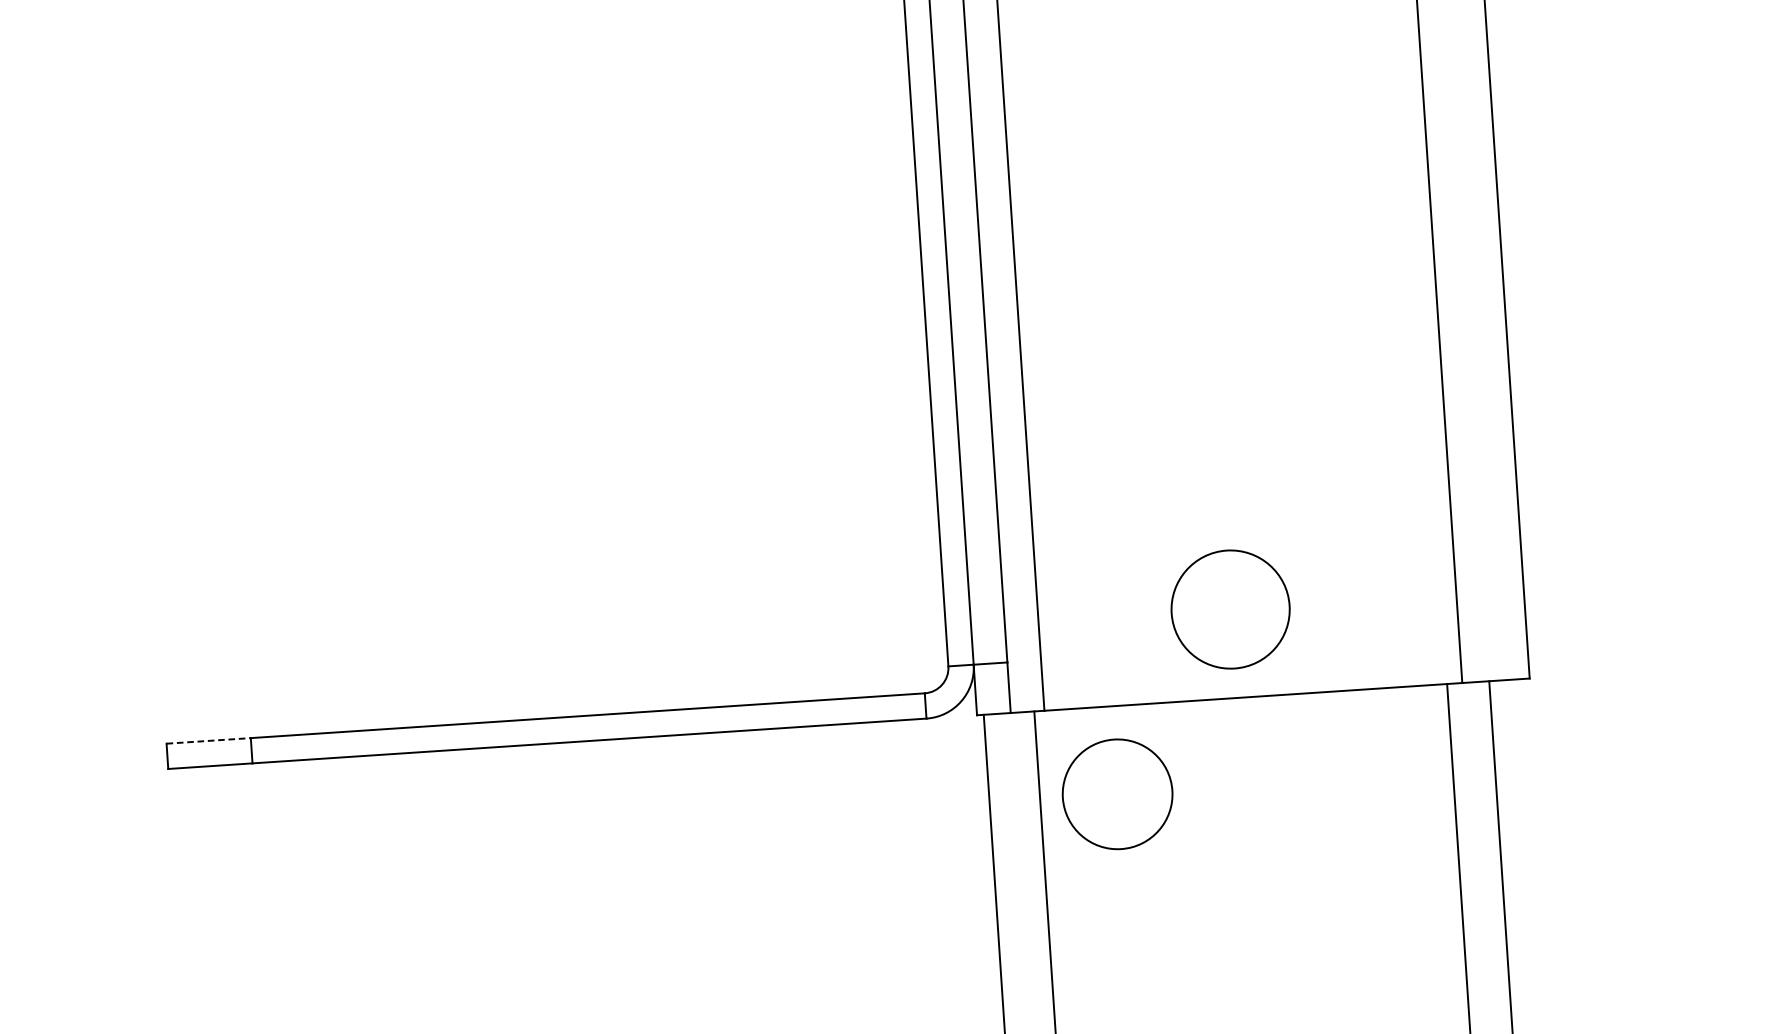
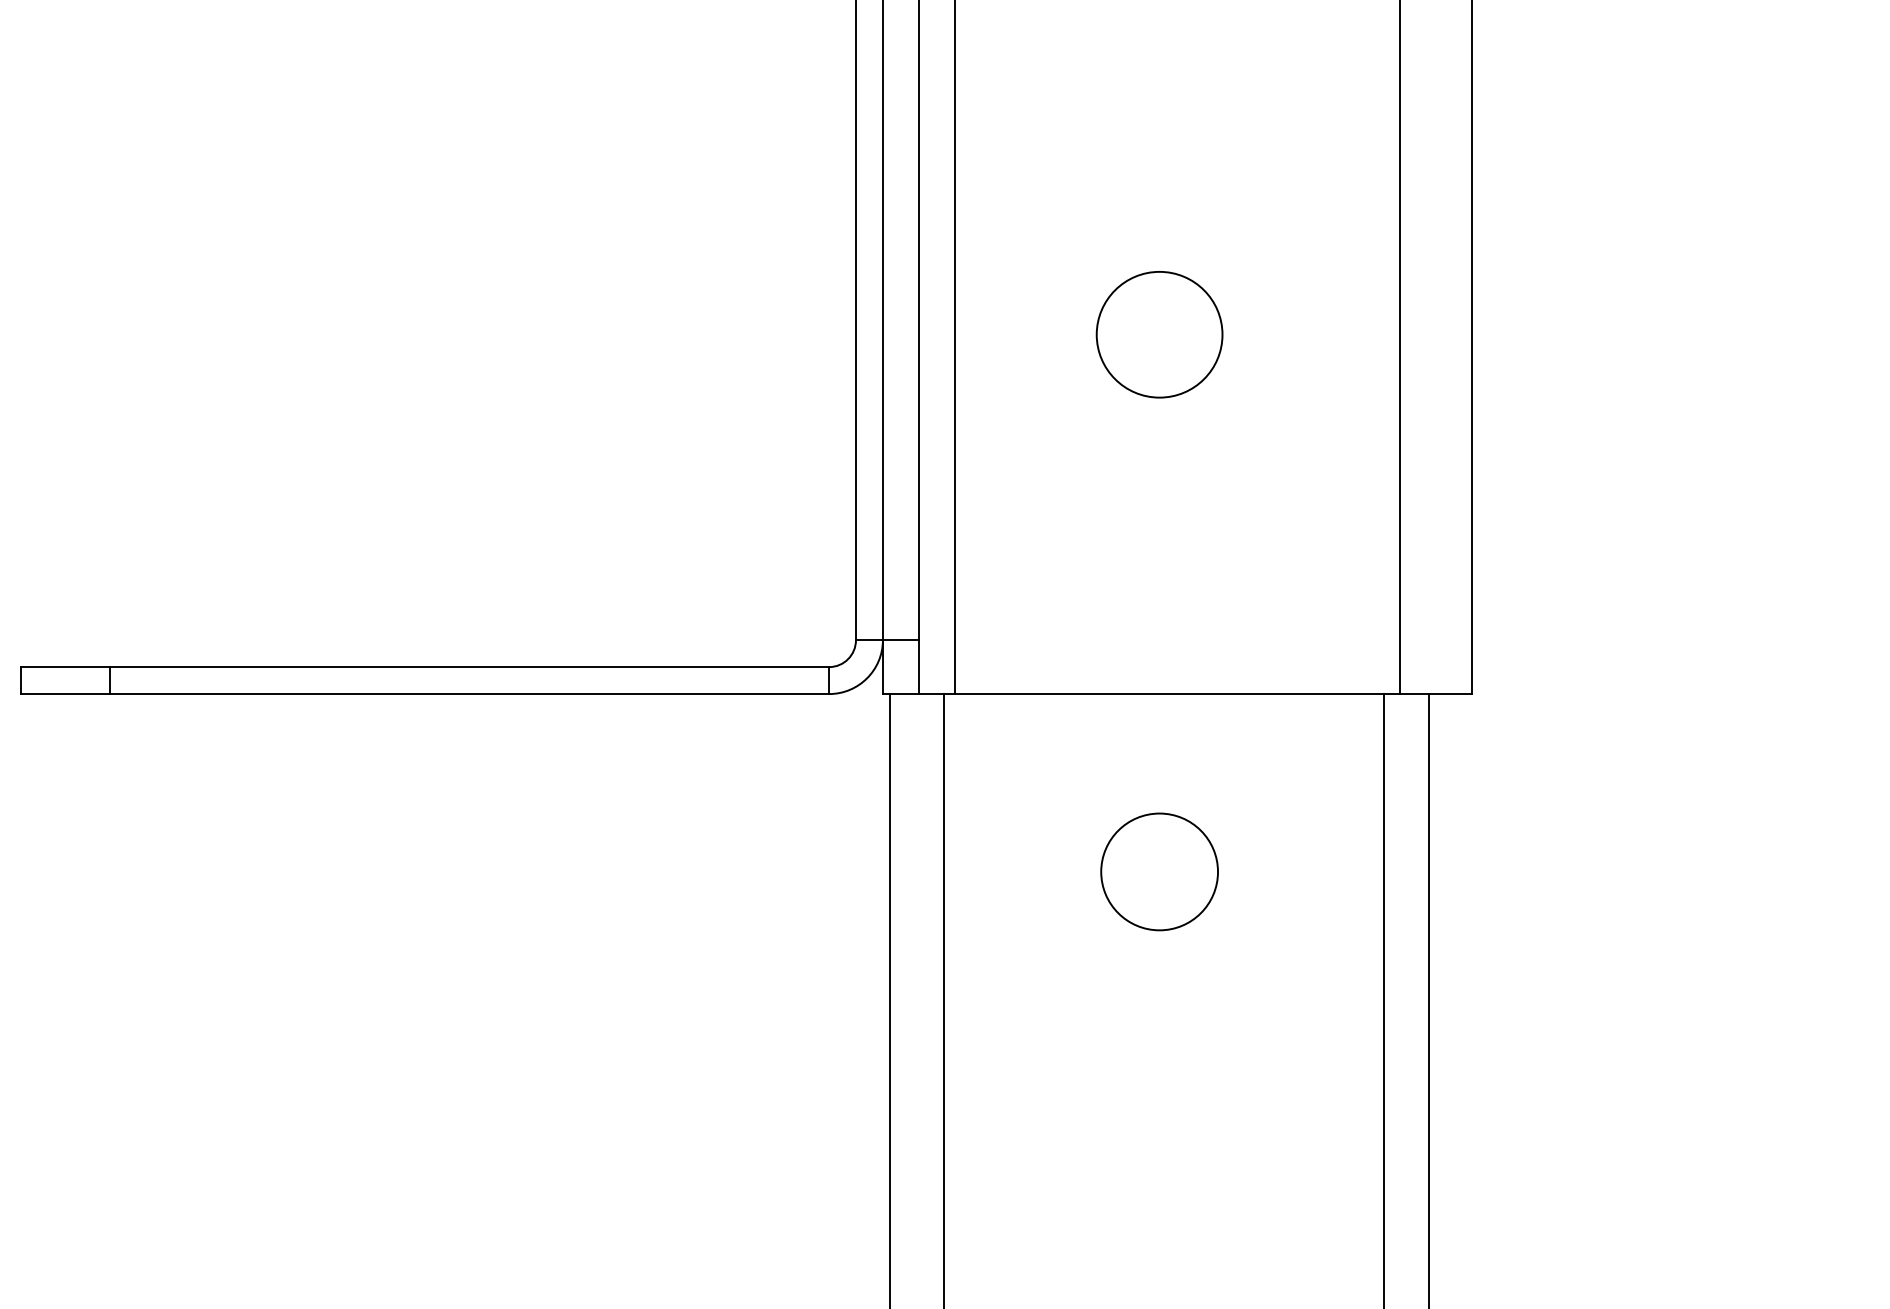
circle: (1230, 609) -> (1159, 334), moved
line: (208, 741) -> (65, 667), dashed -> solid
circle: (1117, 793) -> (1159, 871), moved

